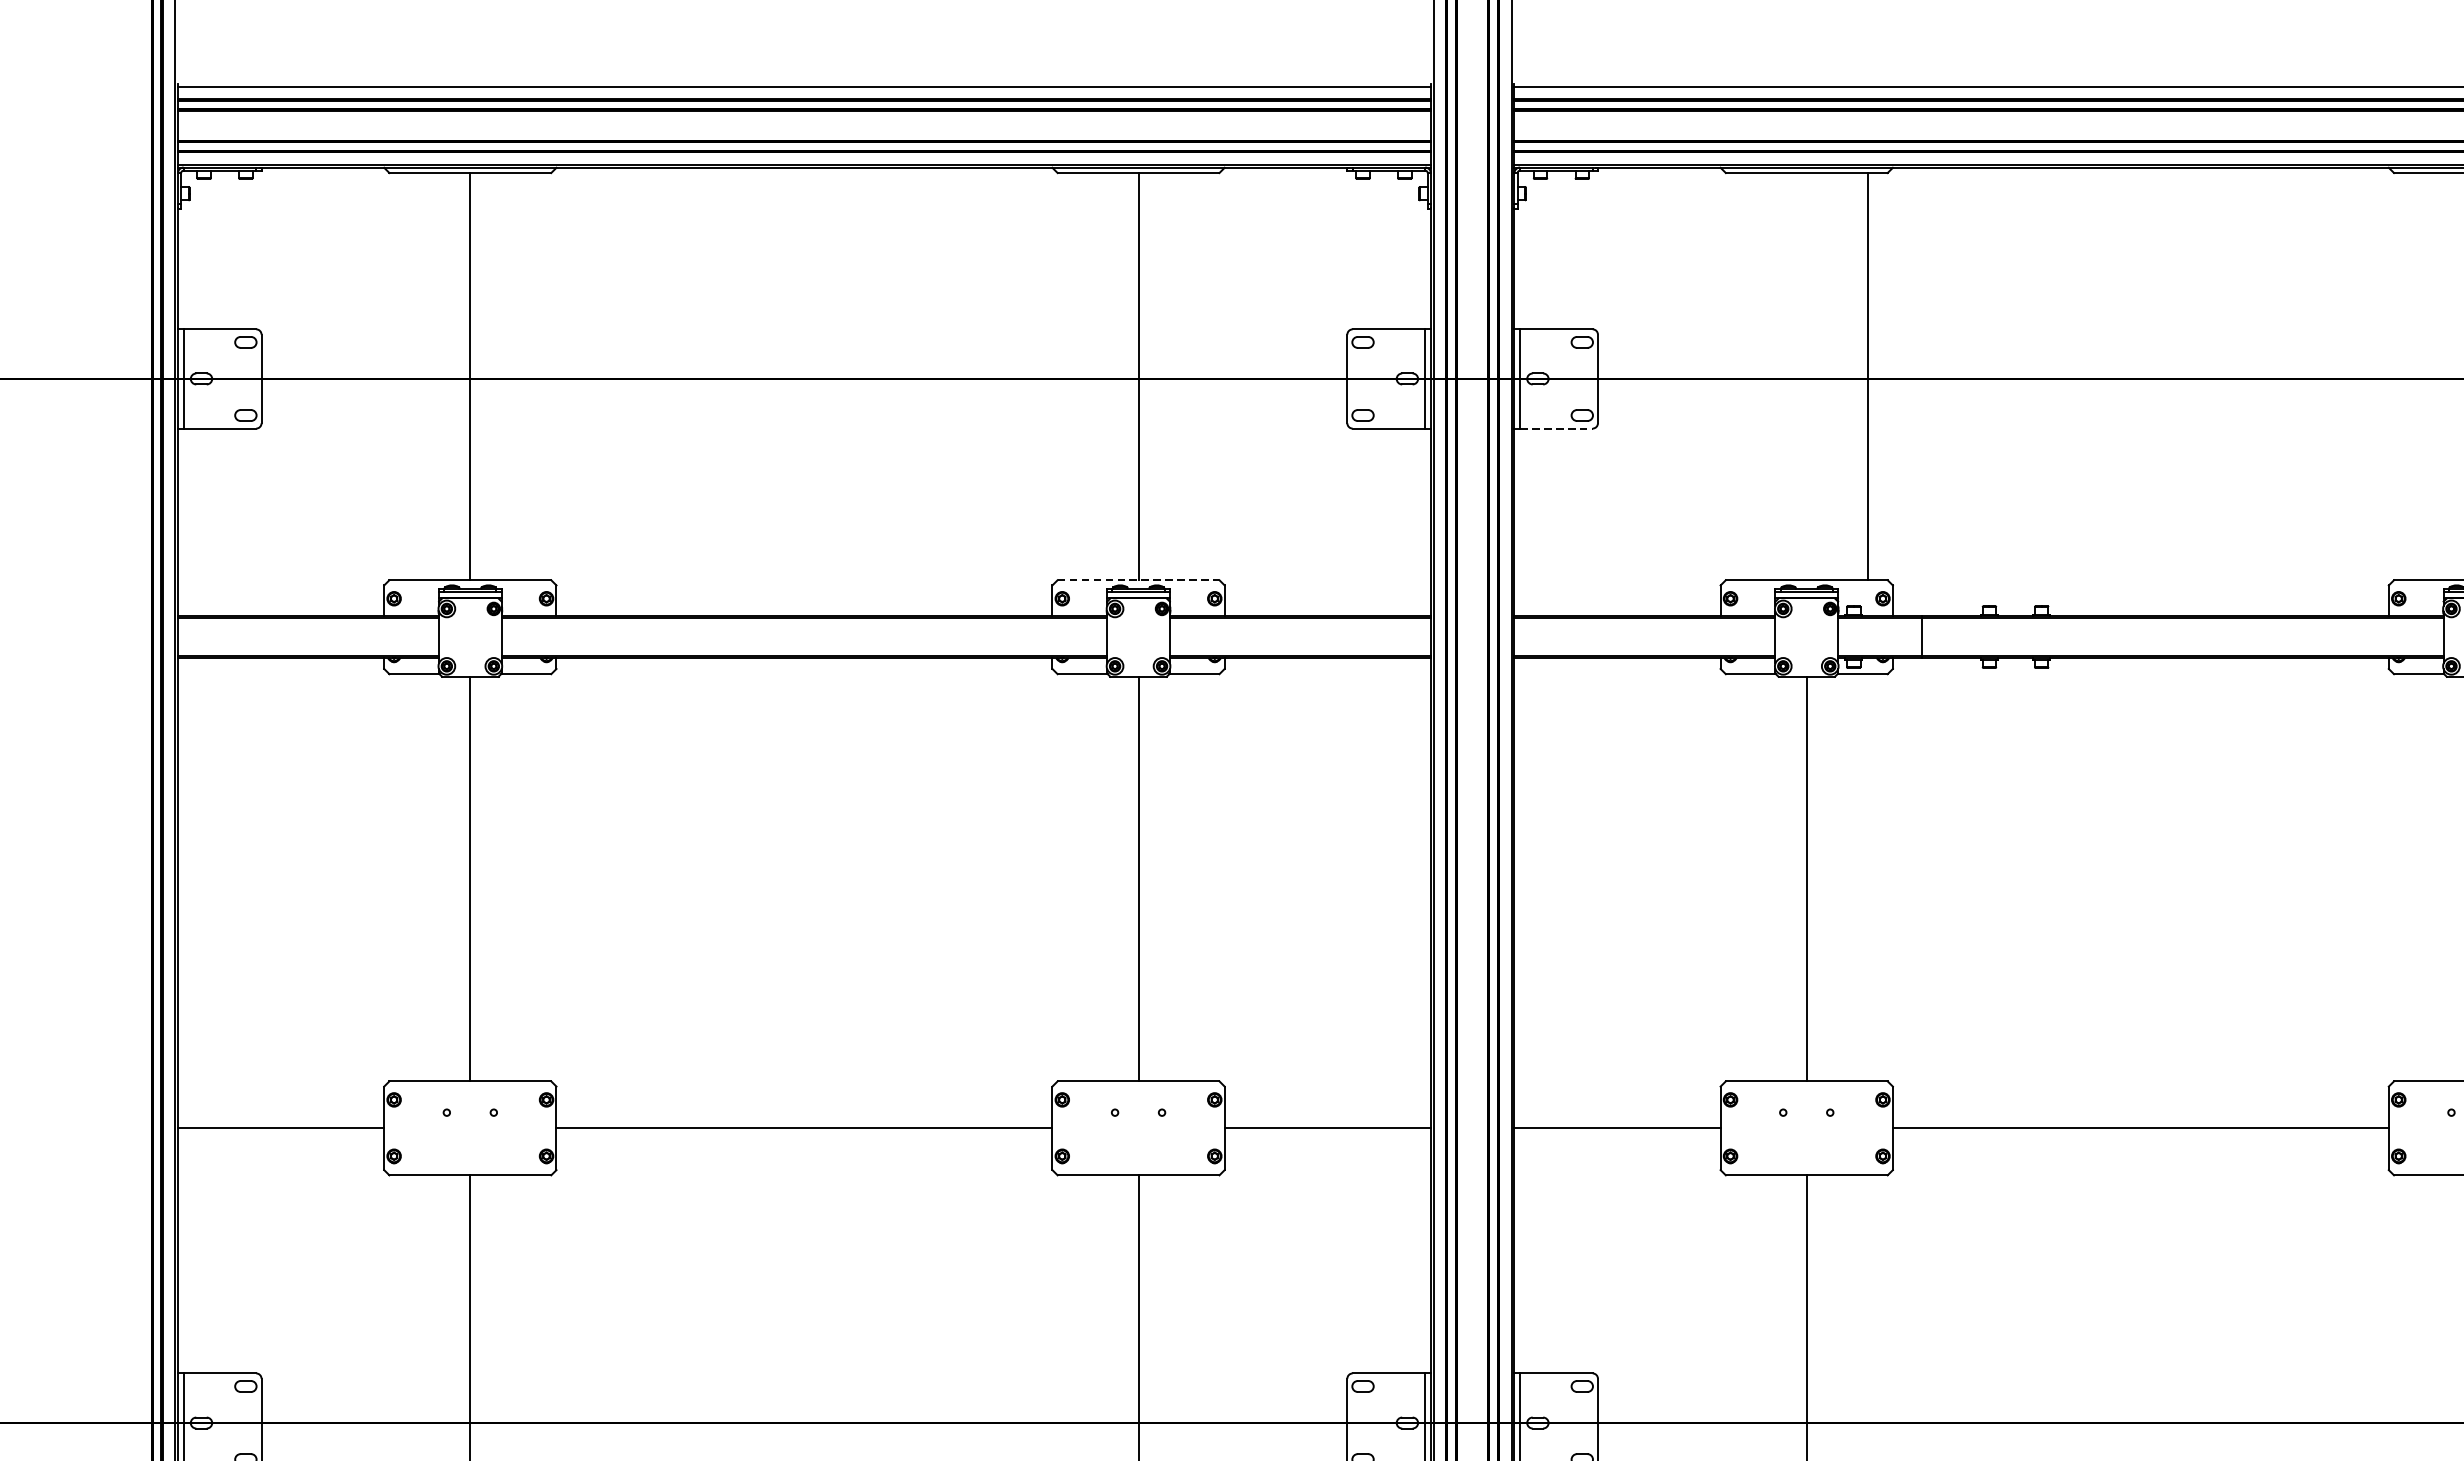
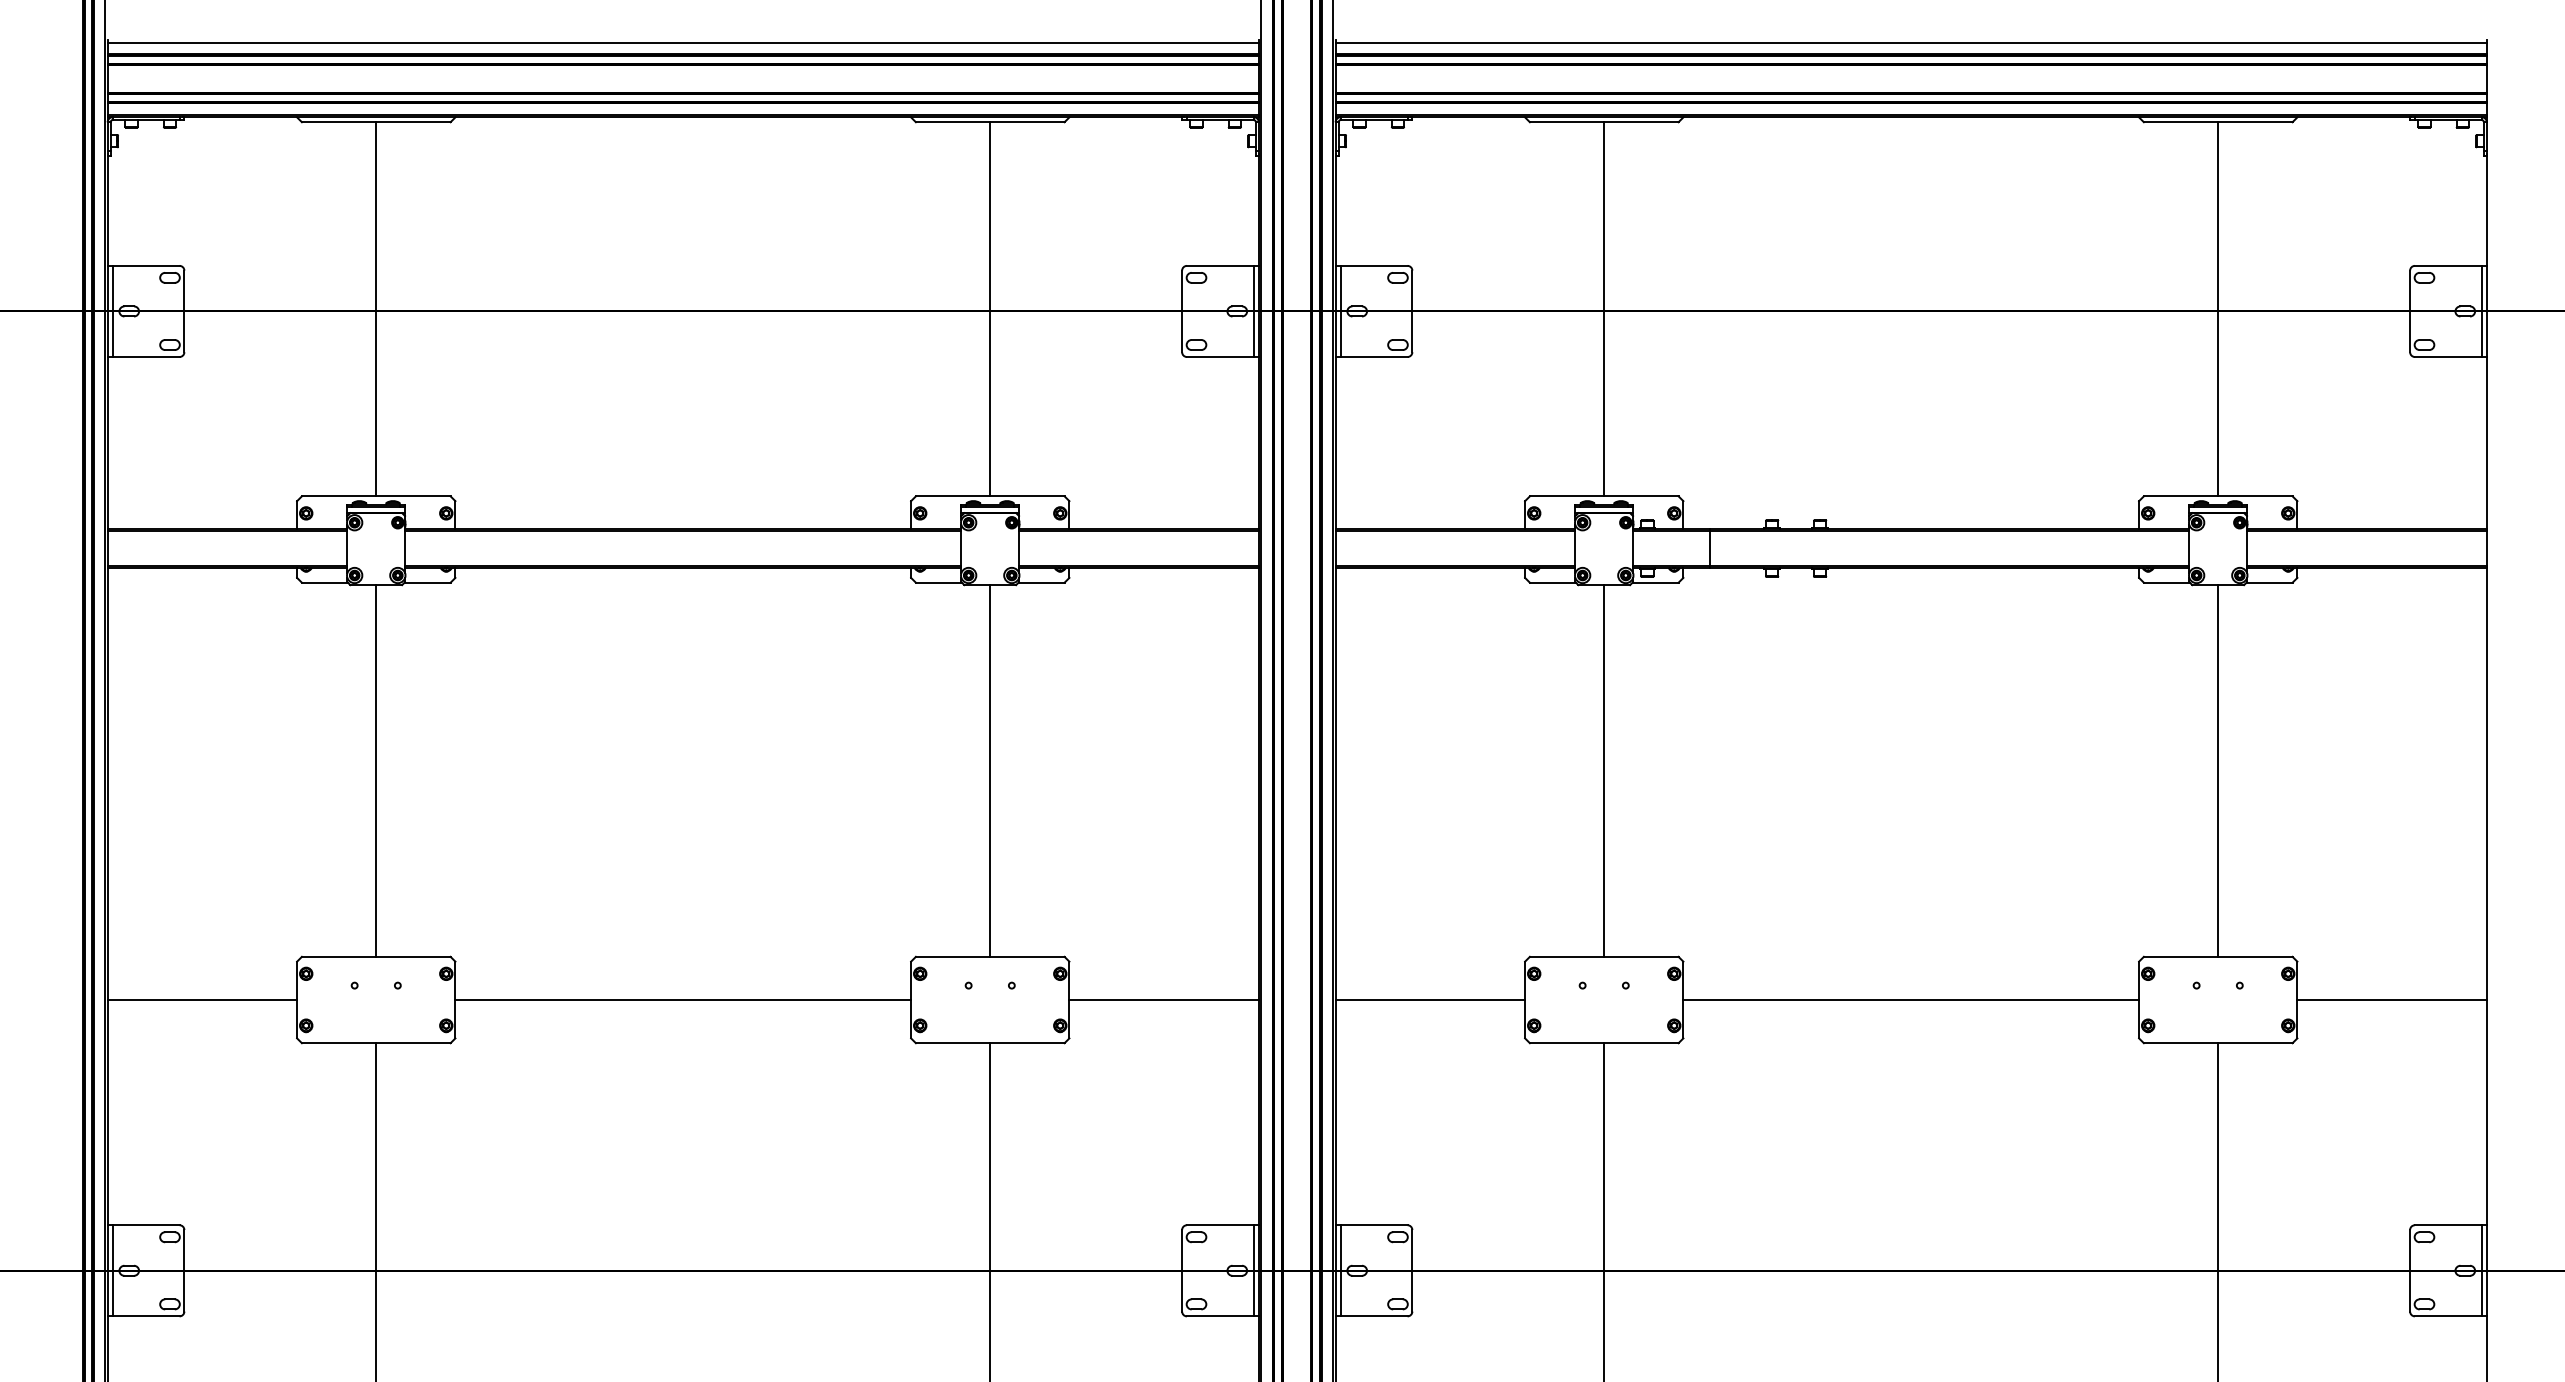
line: (1867, 376) -> (1604, 309), moved
line: (1556, 429) -> (1374, 357), dashed -> solid
line: (1138, 580) -> (990, 496), dashed -> solid

